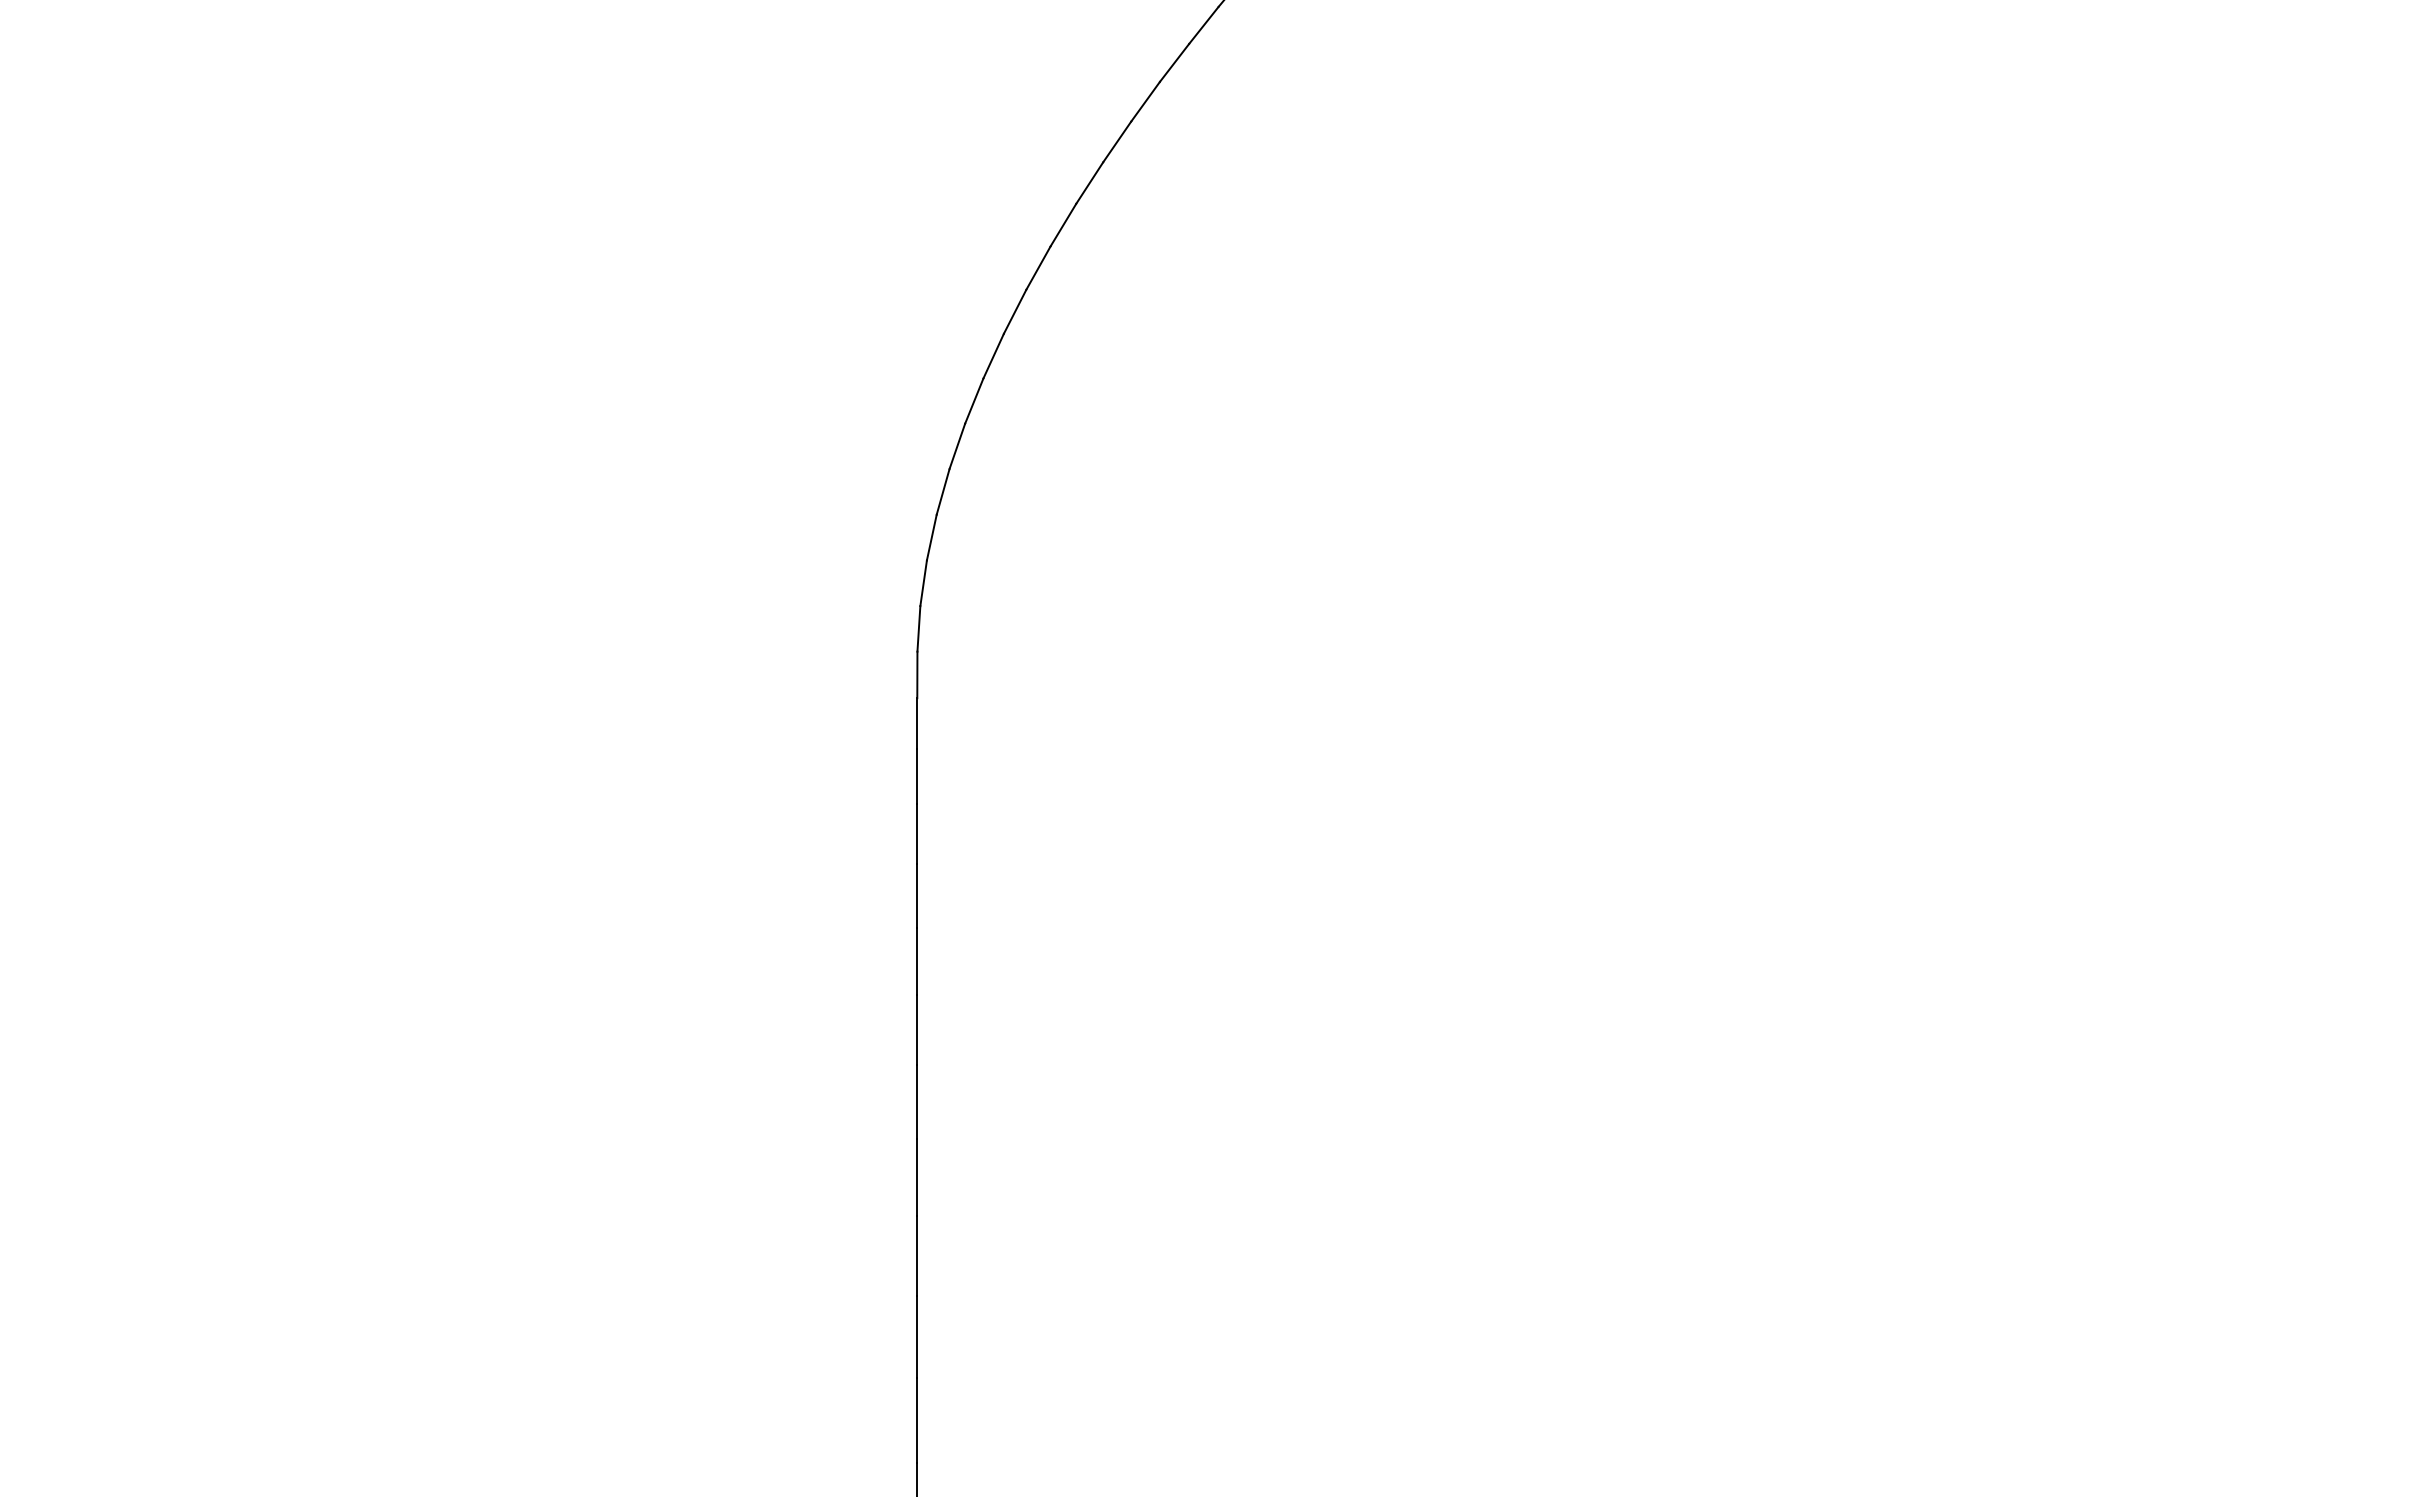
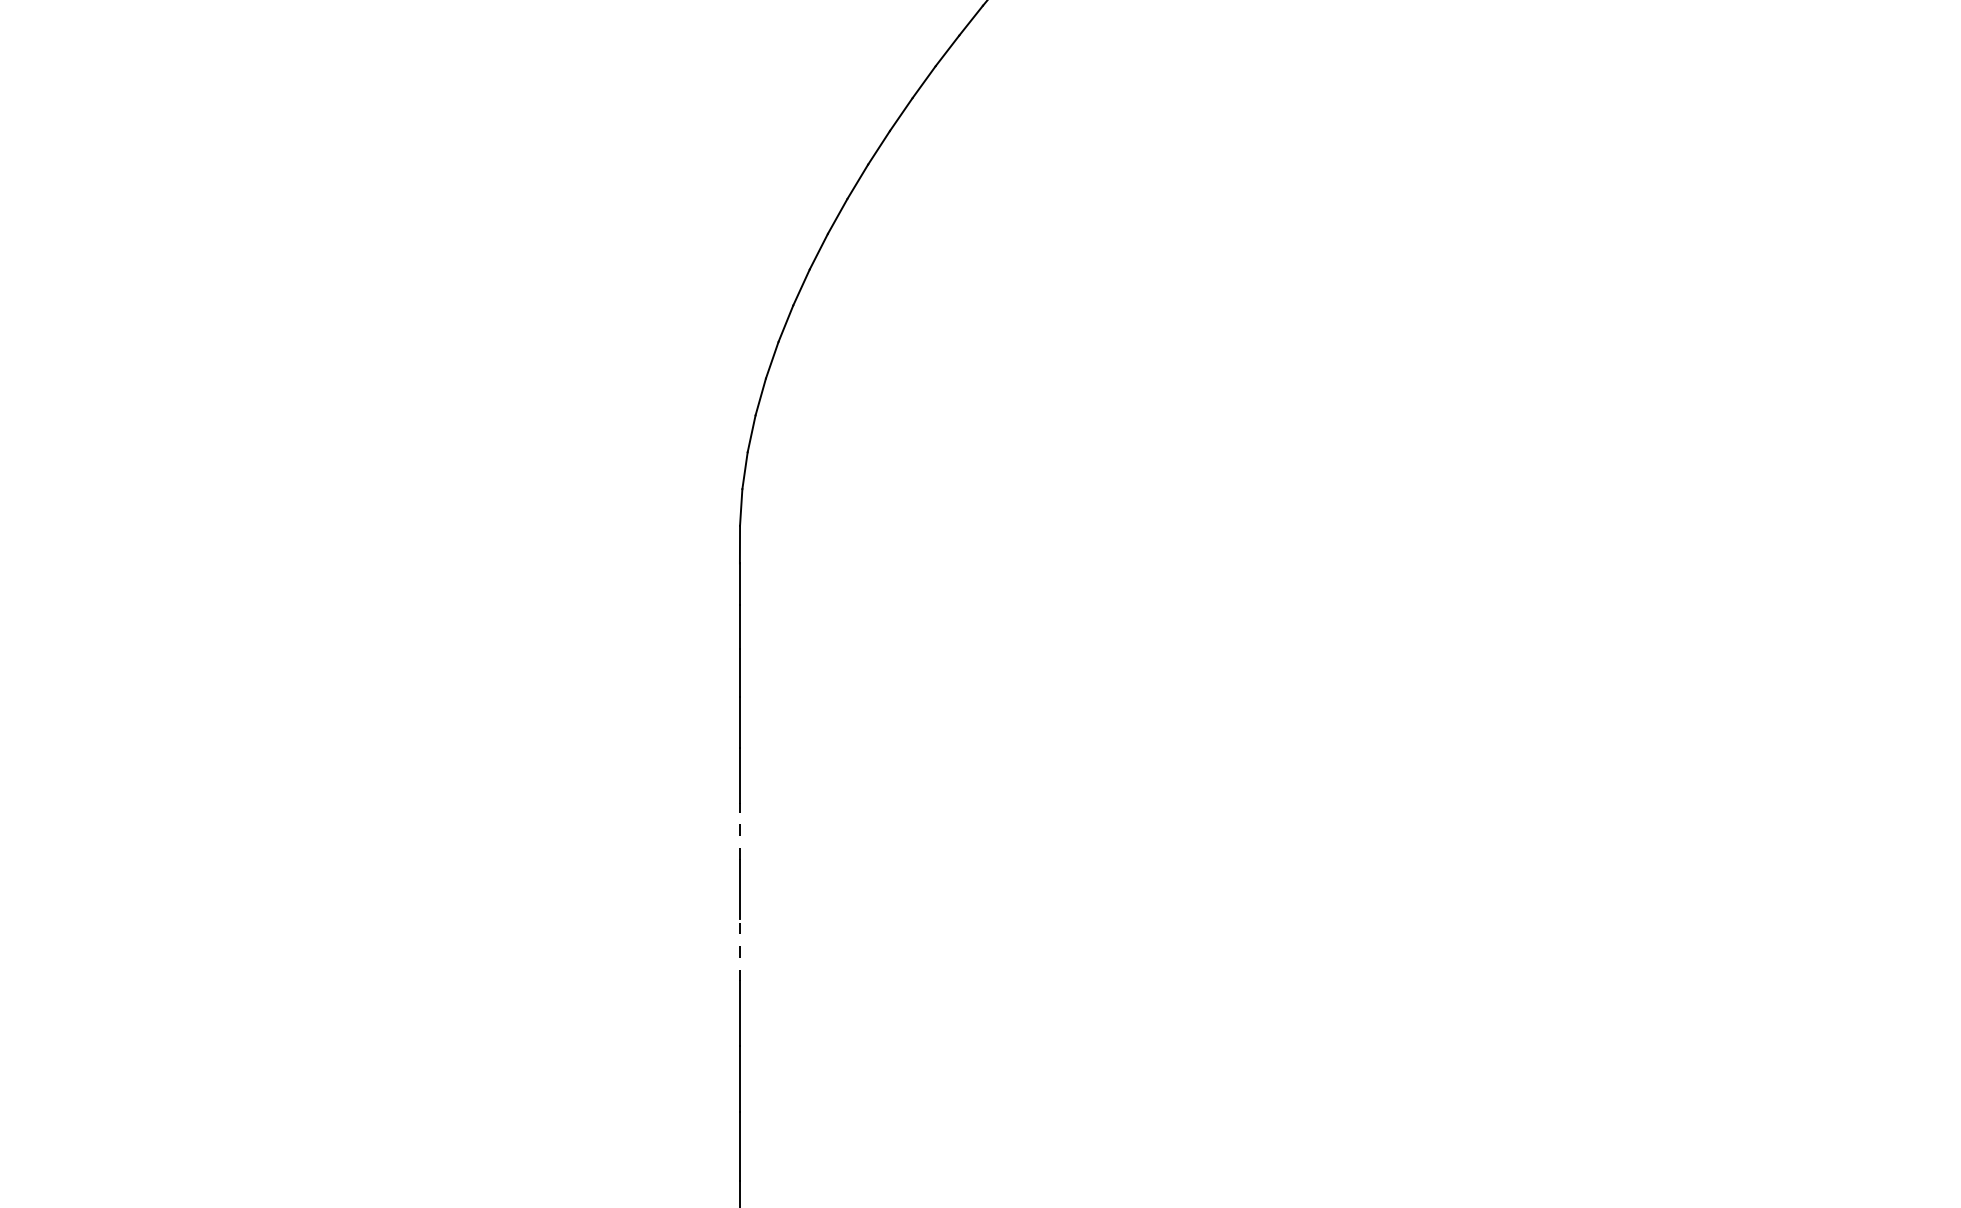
line: (916, 1029) -> (739, 830), solid -> dashed
line: (916, 1176) -> (739, 949), solid -> dashed

